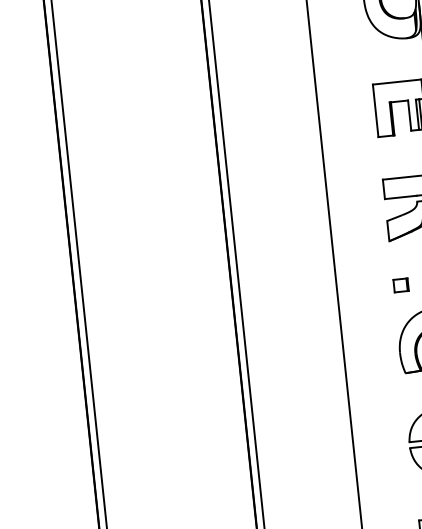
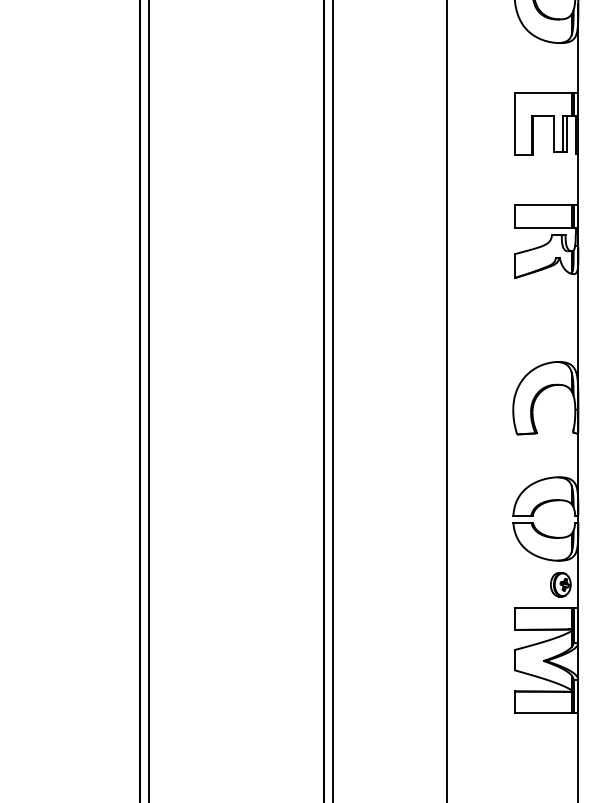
part: (400, 285) -> (522, 331), removed

